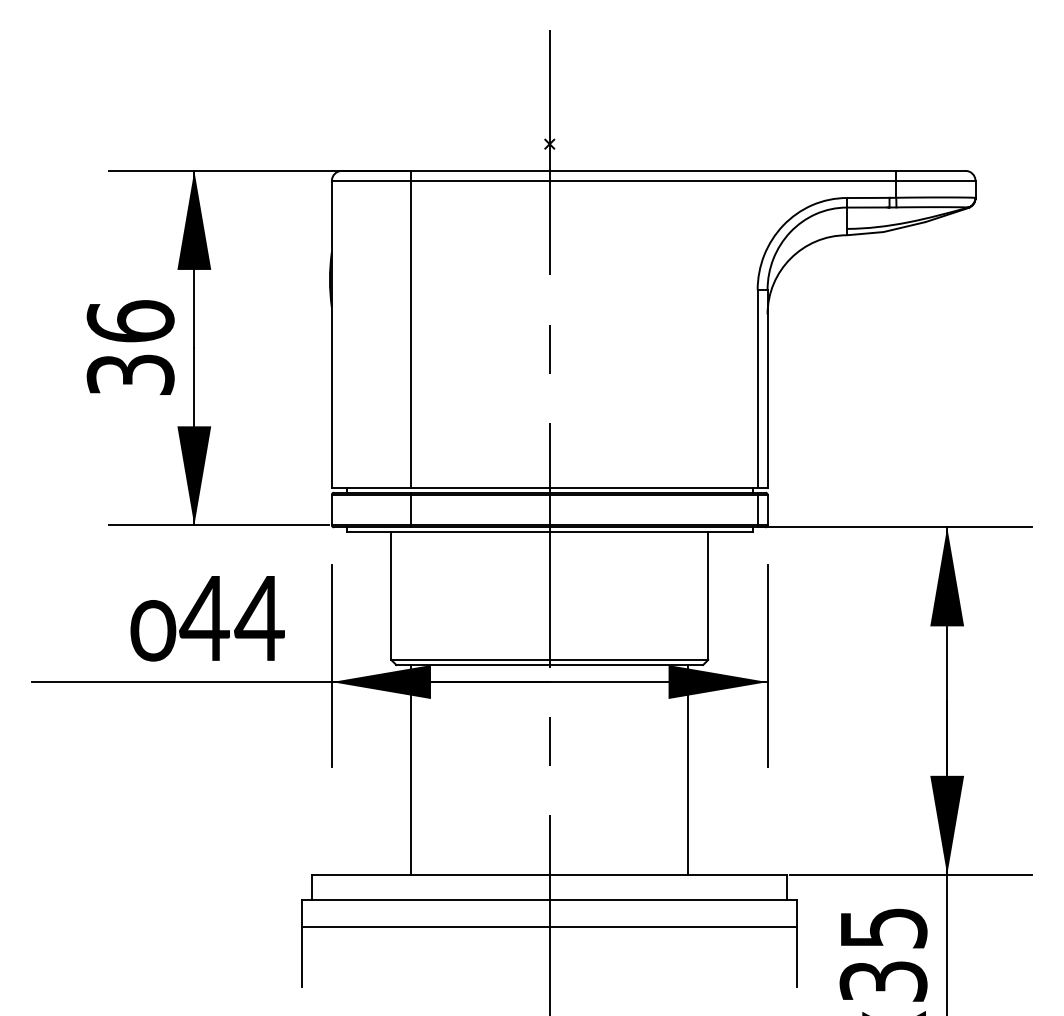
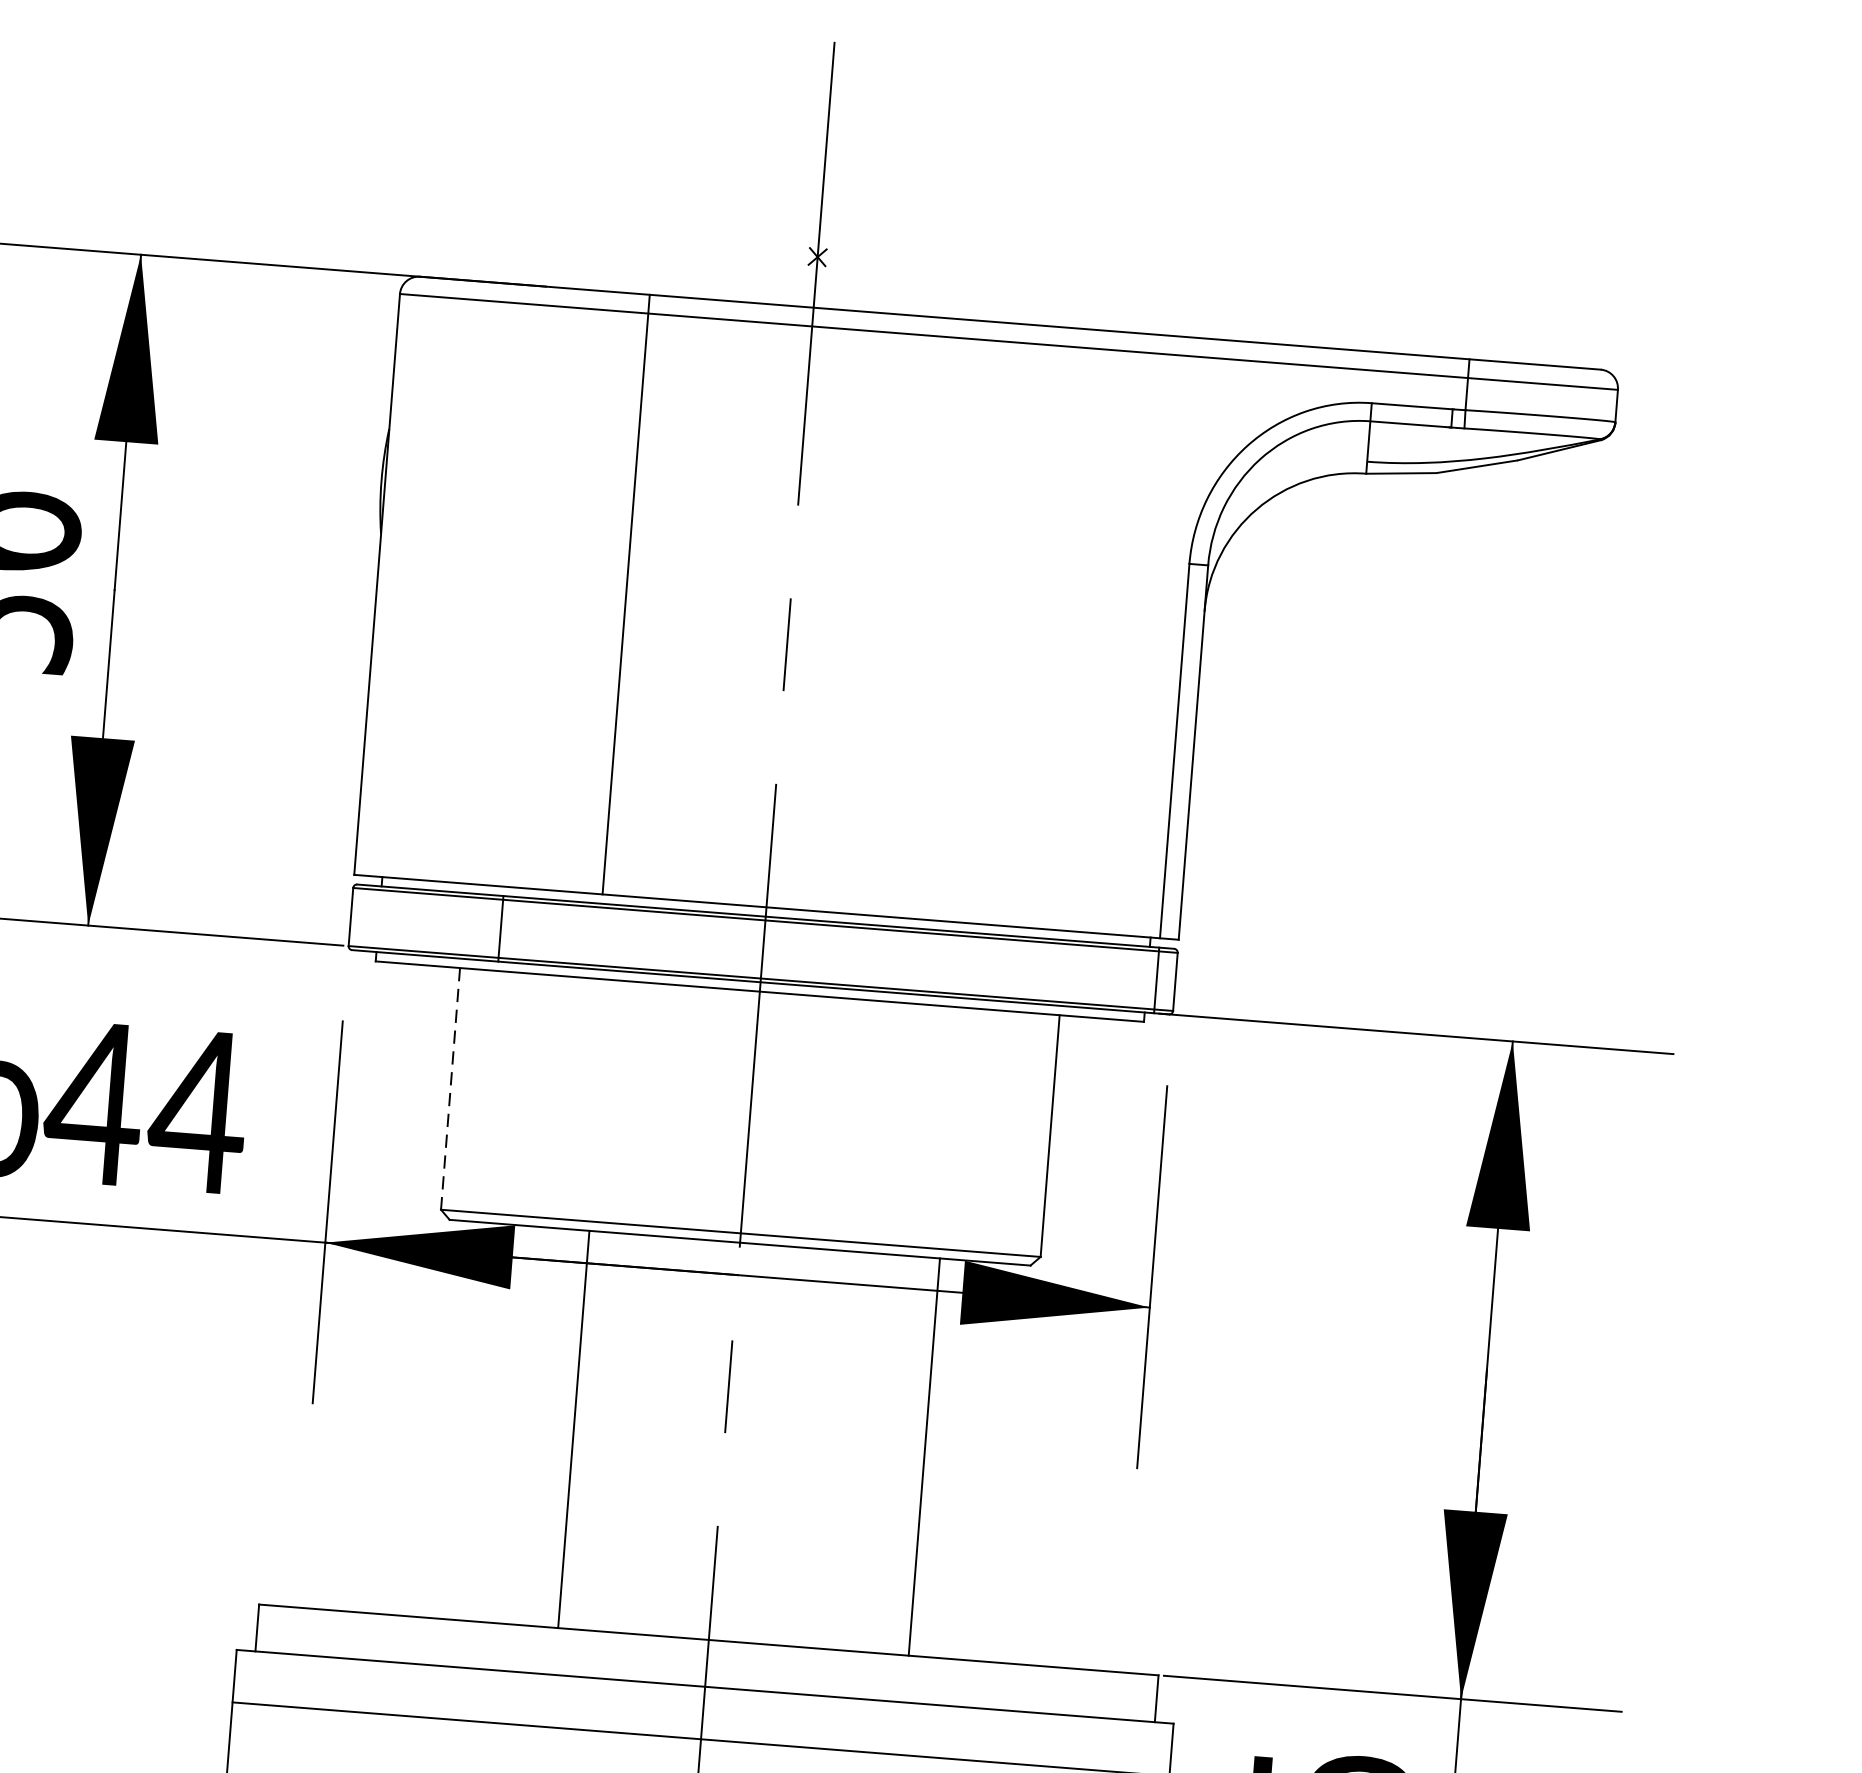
line: (411, 328) -> (626, 593), moved
line: (391, 596) -> (450, 1089), solid -> dashed
line: (411, 769) -> (574, 1428), moved
line: (688, 769) -> (924, 1456), moved

